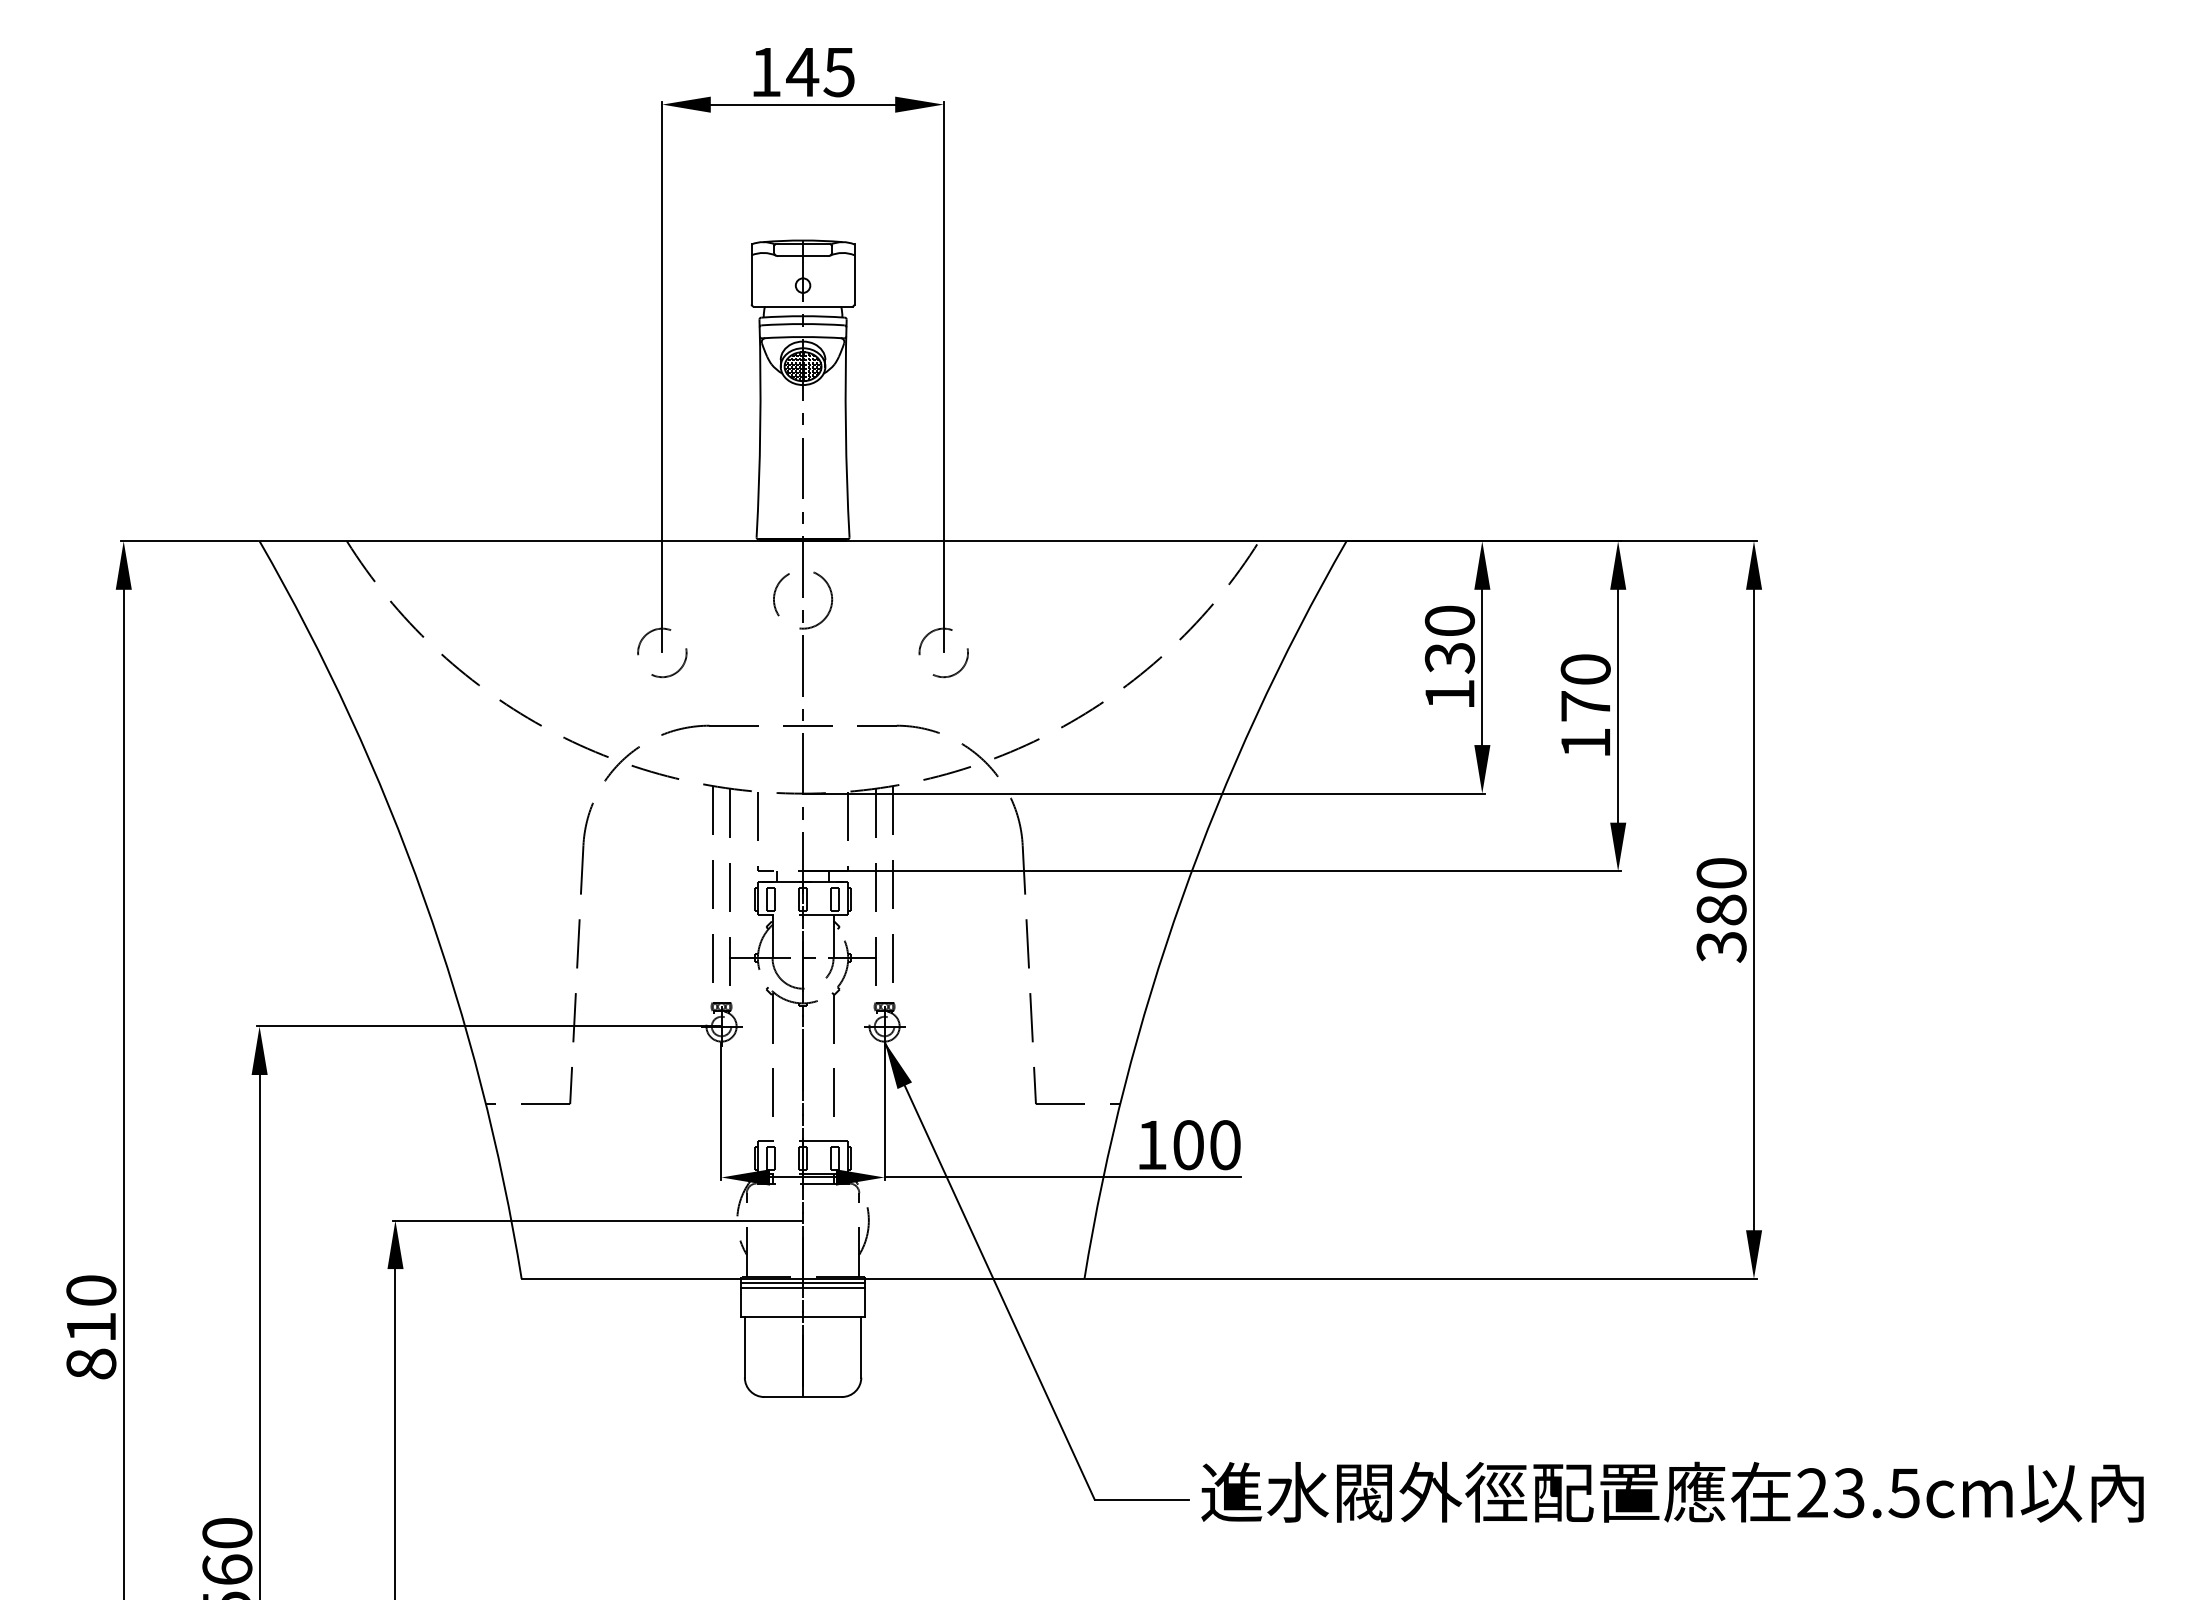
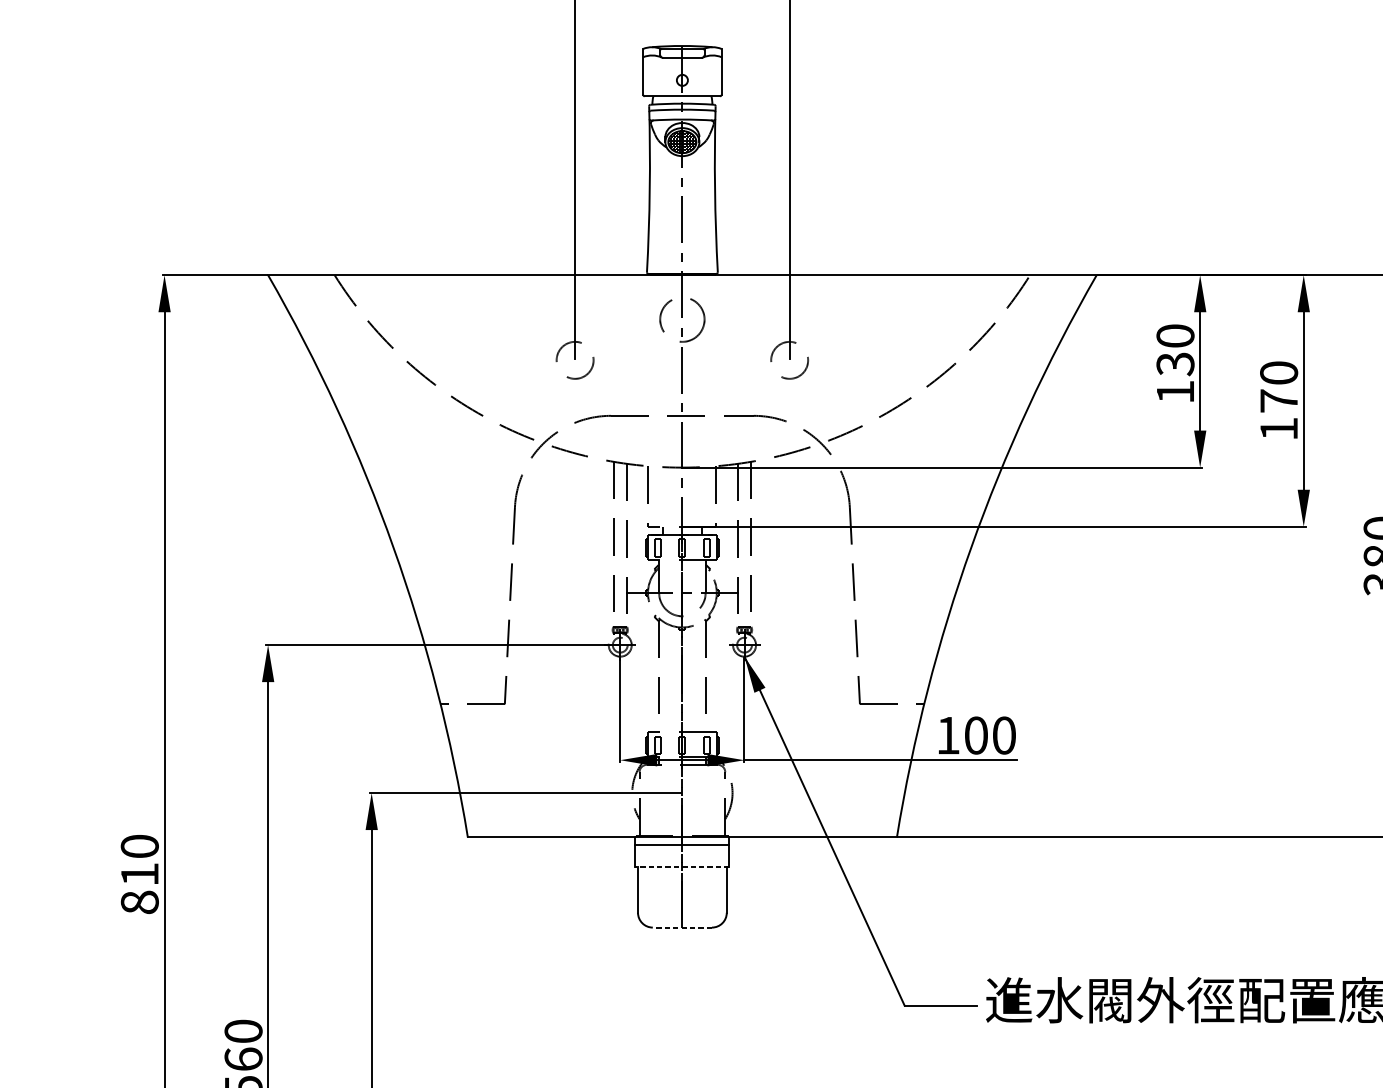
line: (802, 1282) -> (681, 840), removed
line: (803, 1317) -> (682, 866), solid -> dashed
line: (803, 1397) -> (682, 927), solid -> dashed

